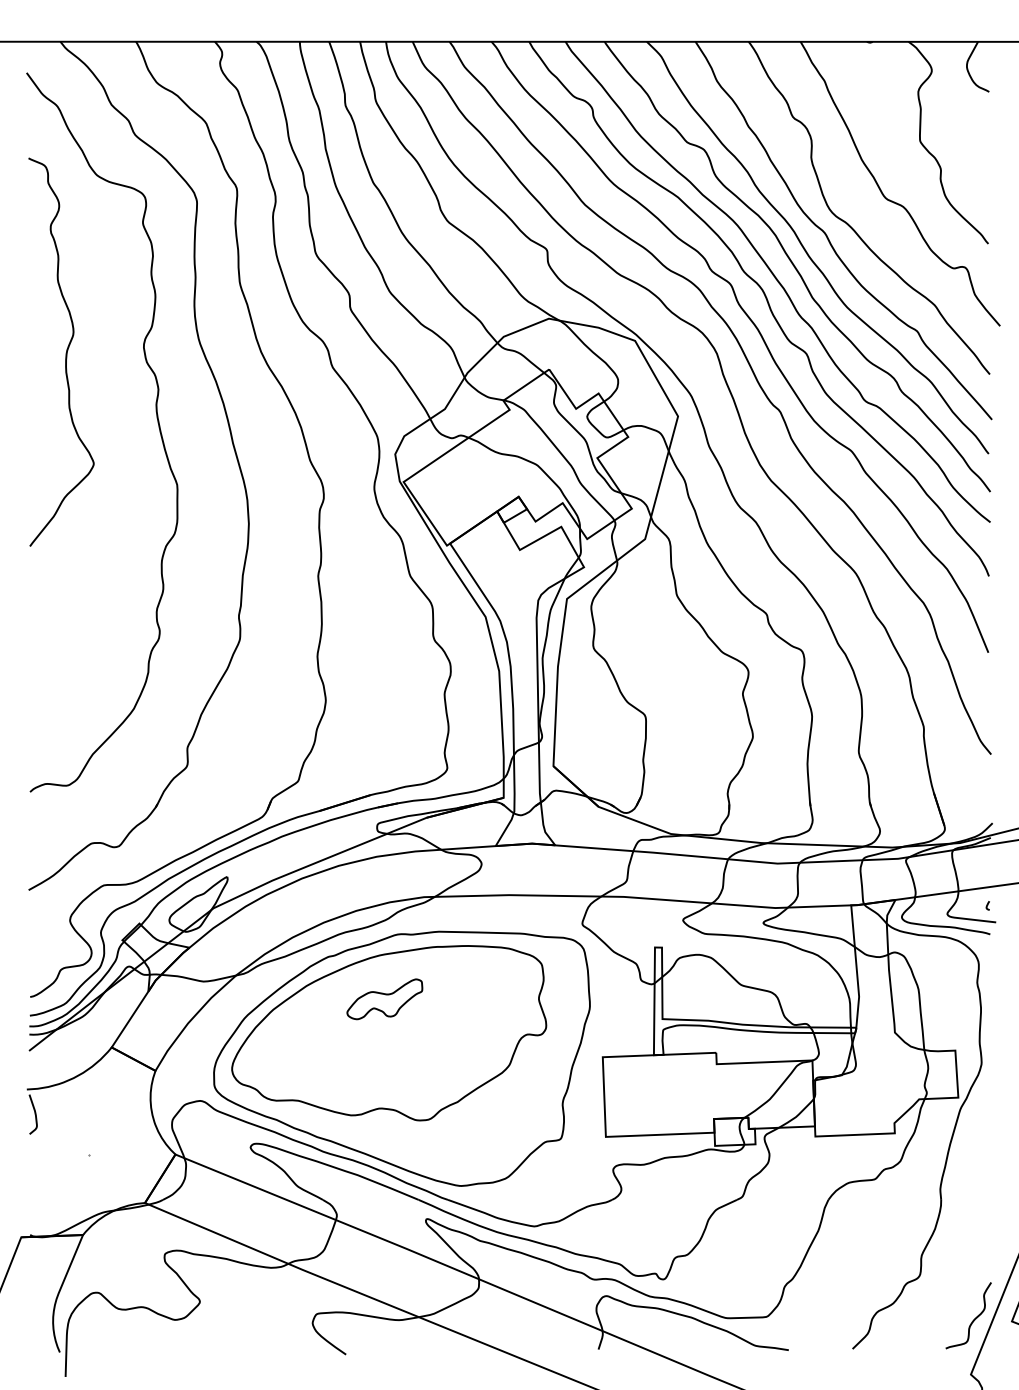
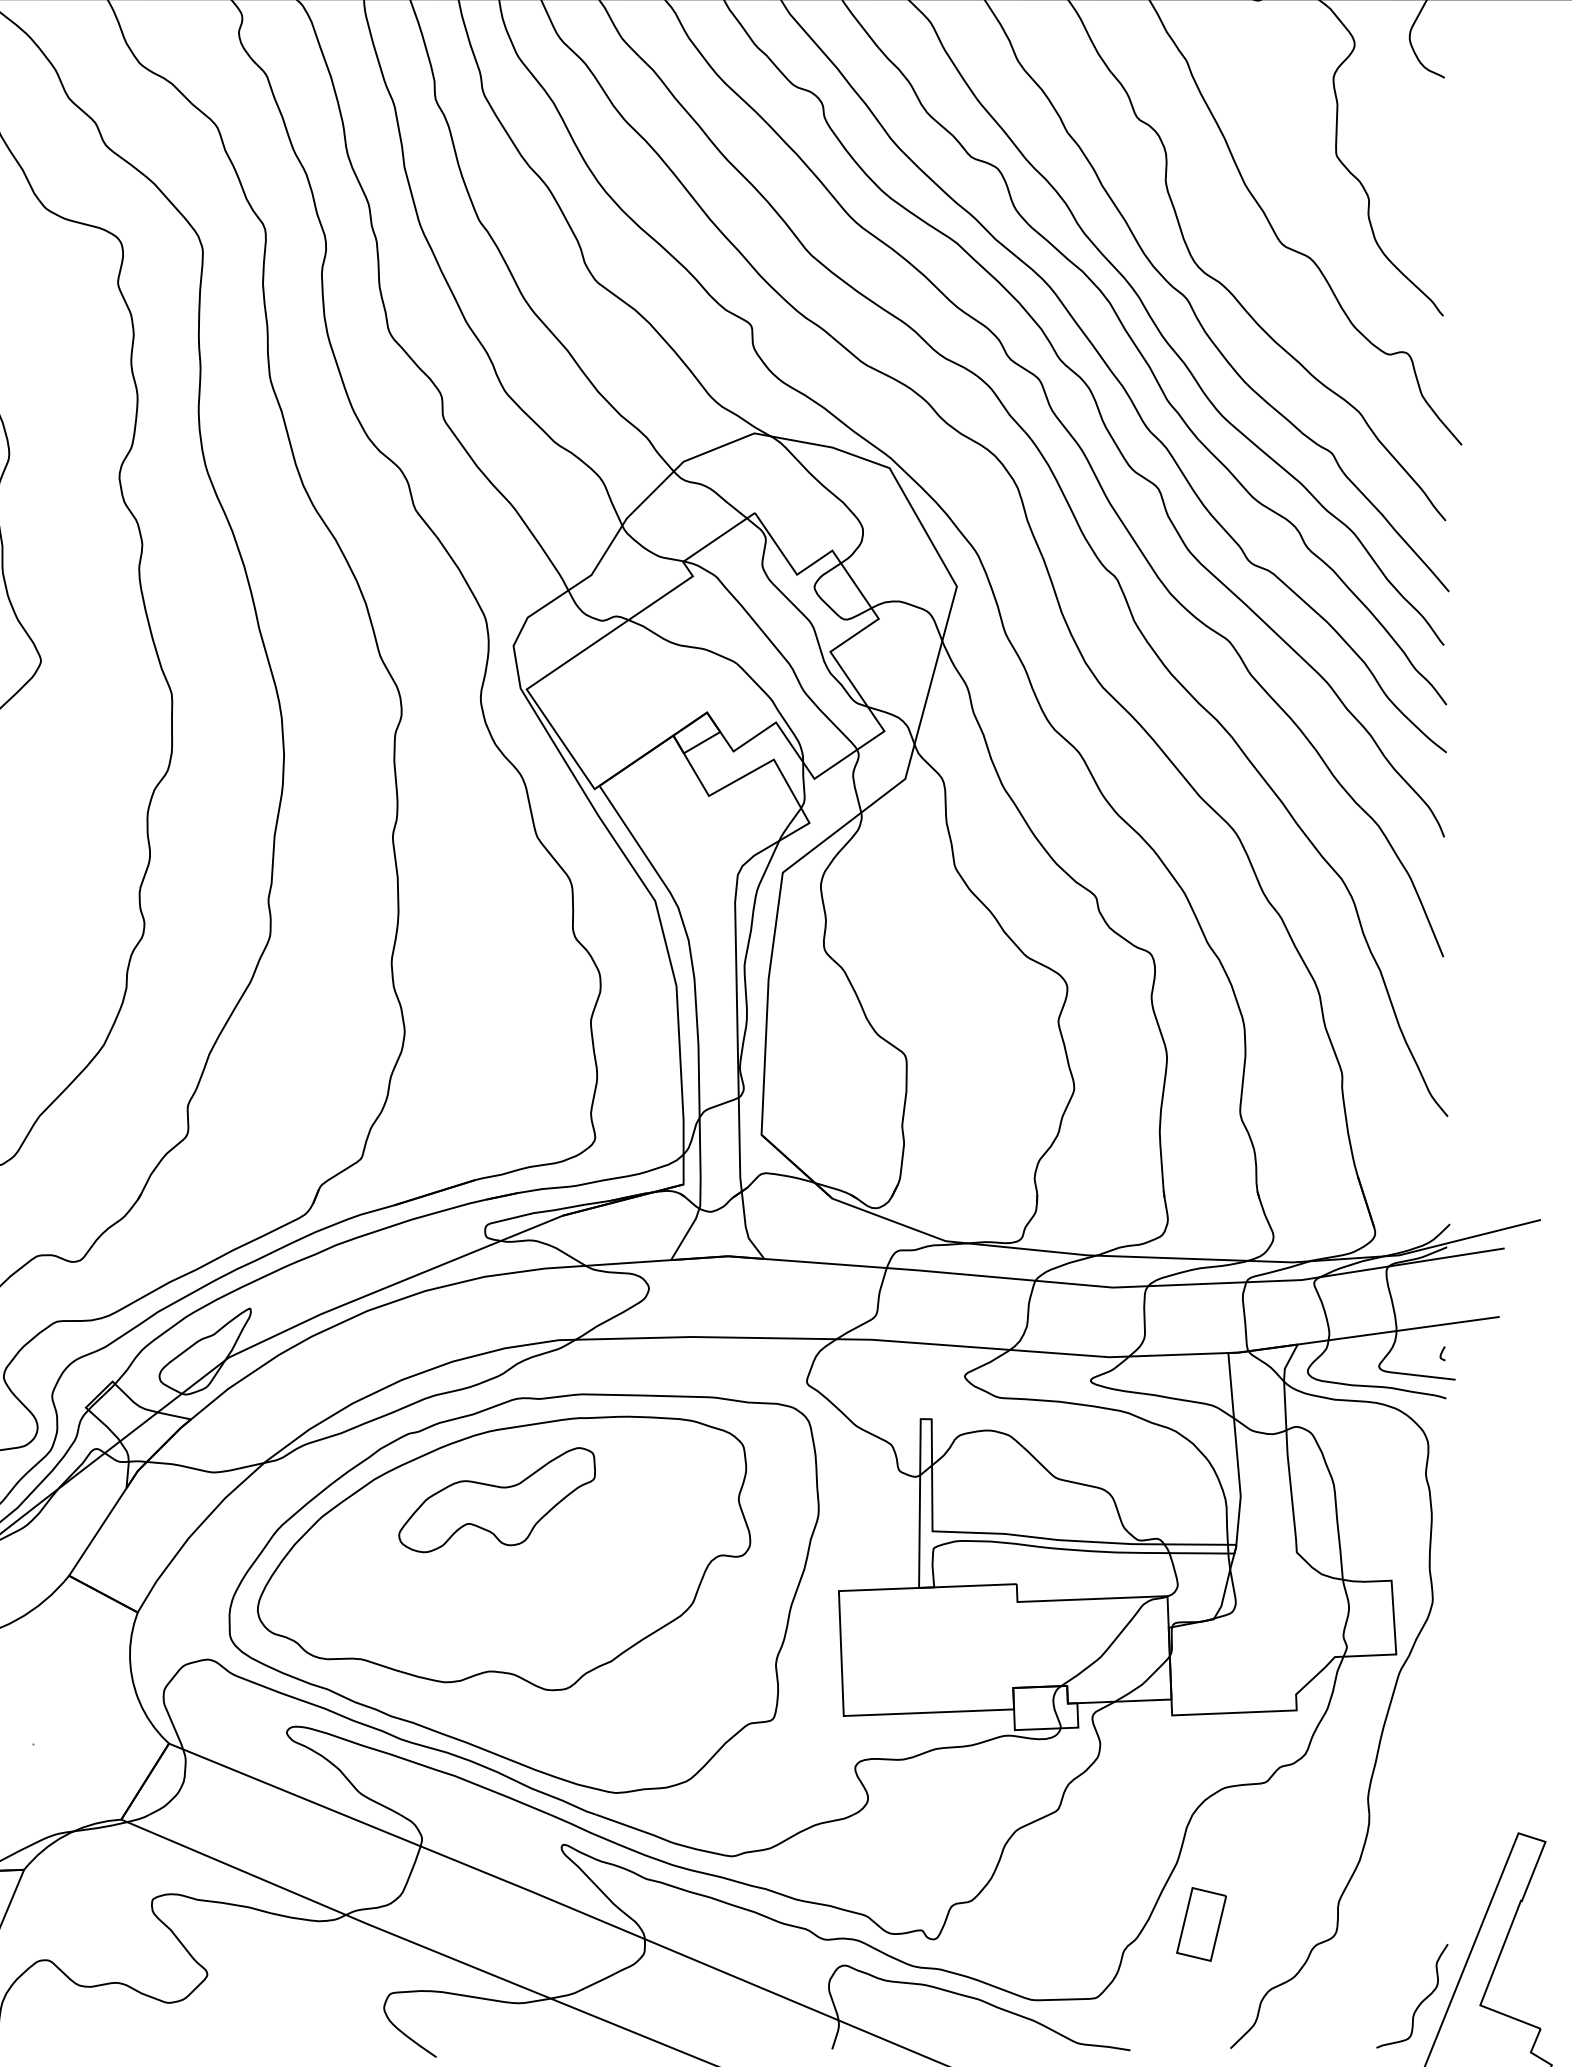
part: (384, 999) -> (496, 1500), size x1.67
part: (833, 1269) -> (1200, 1923), added

